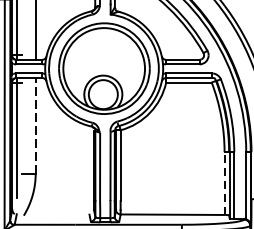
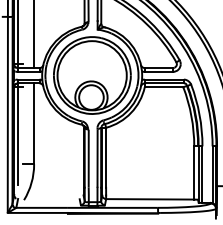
line: (36, 125) -> (34, 123), dashed -> solid
line: (224, 183) -> (194, 172), dashed -> solid

